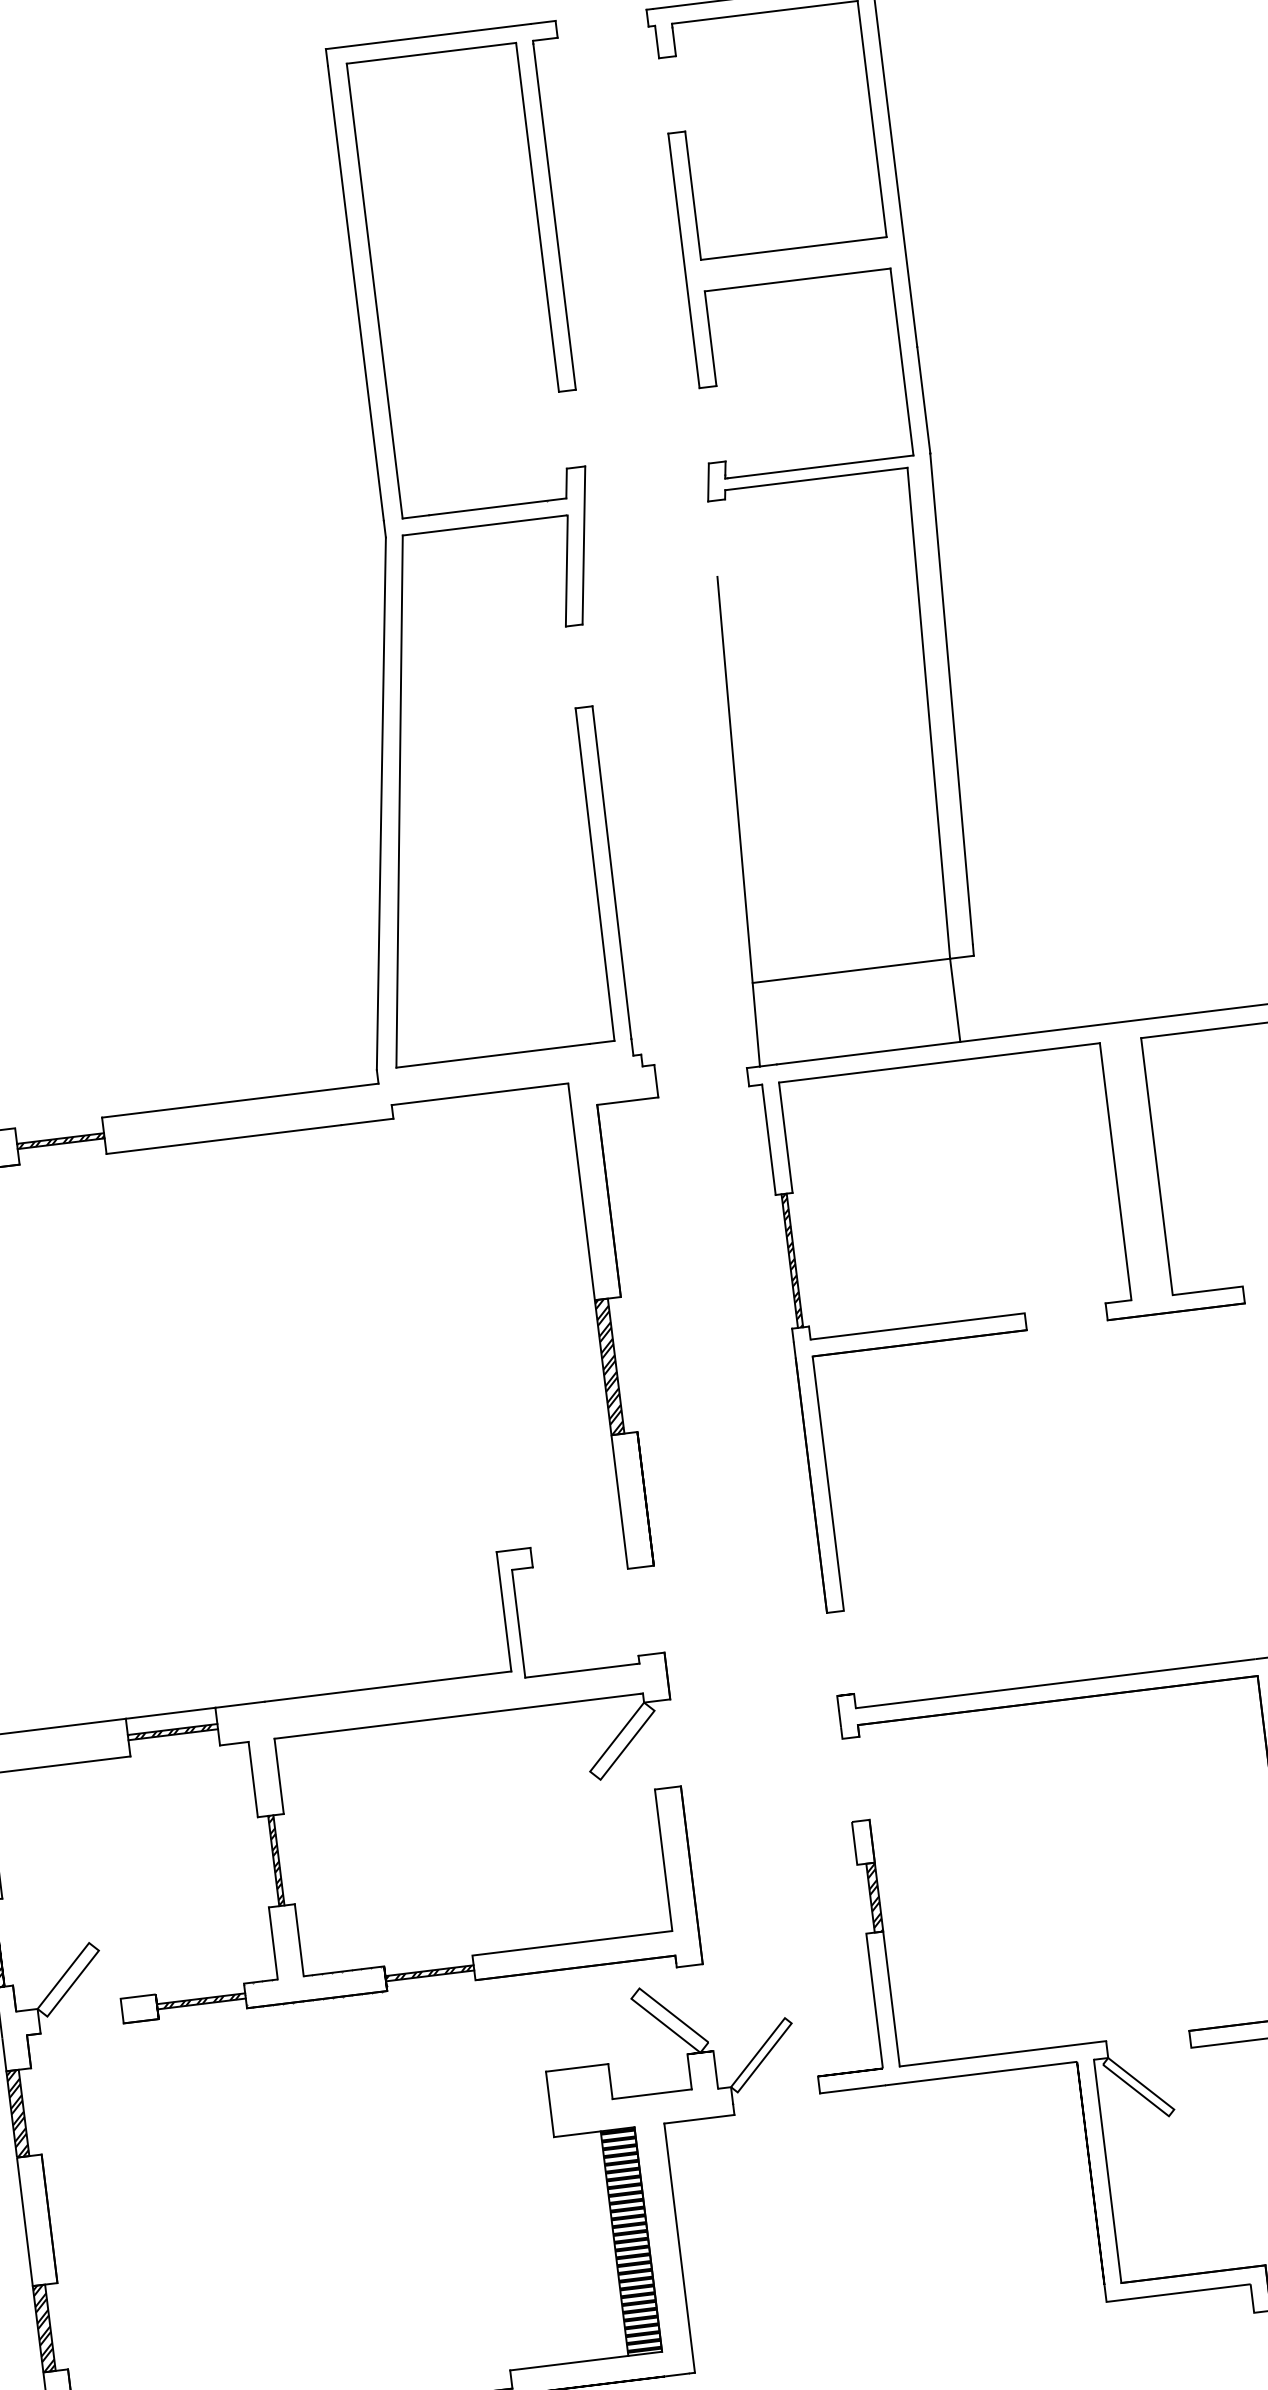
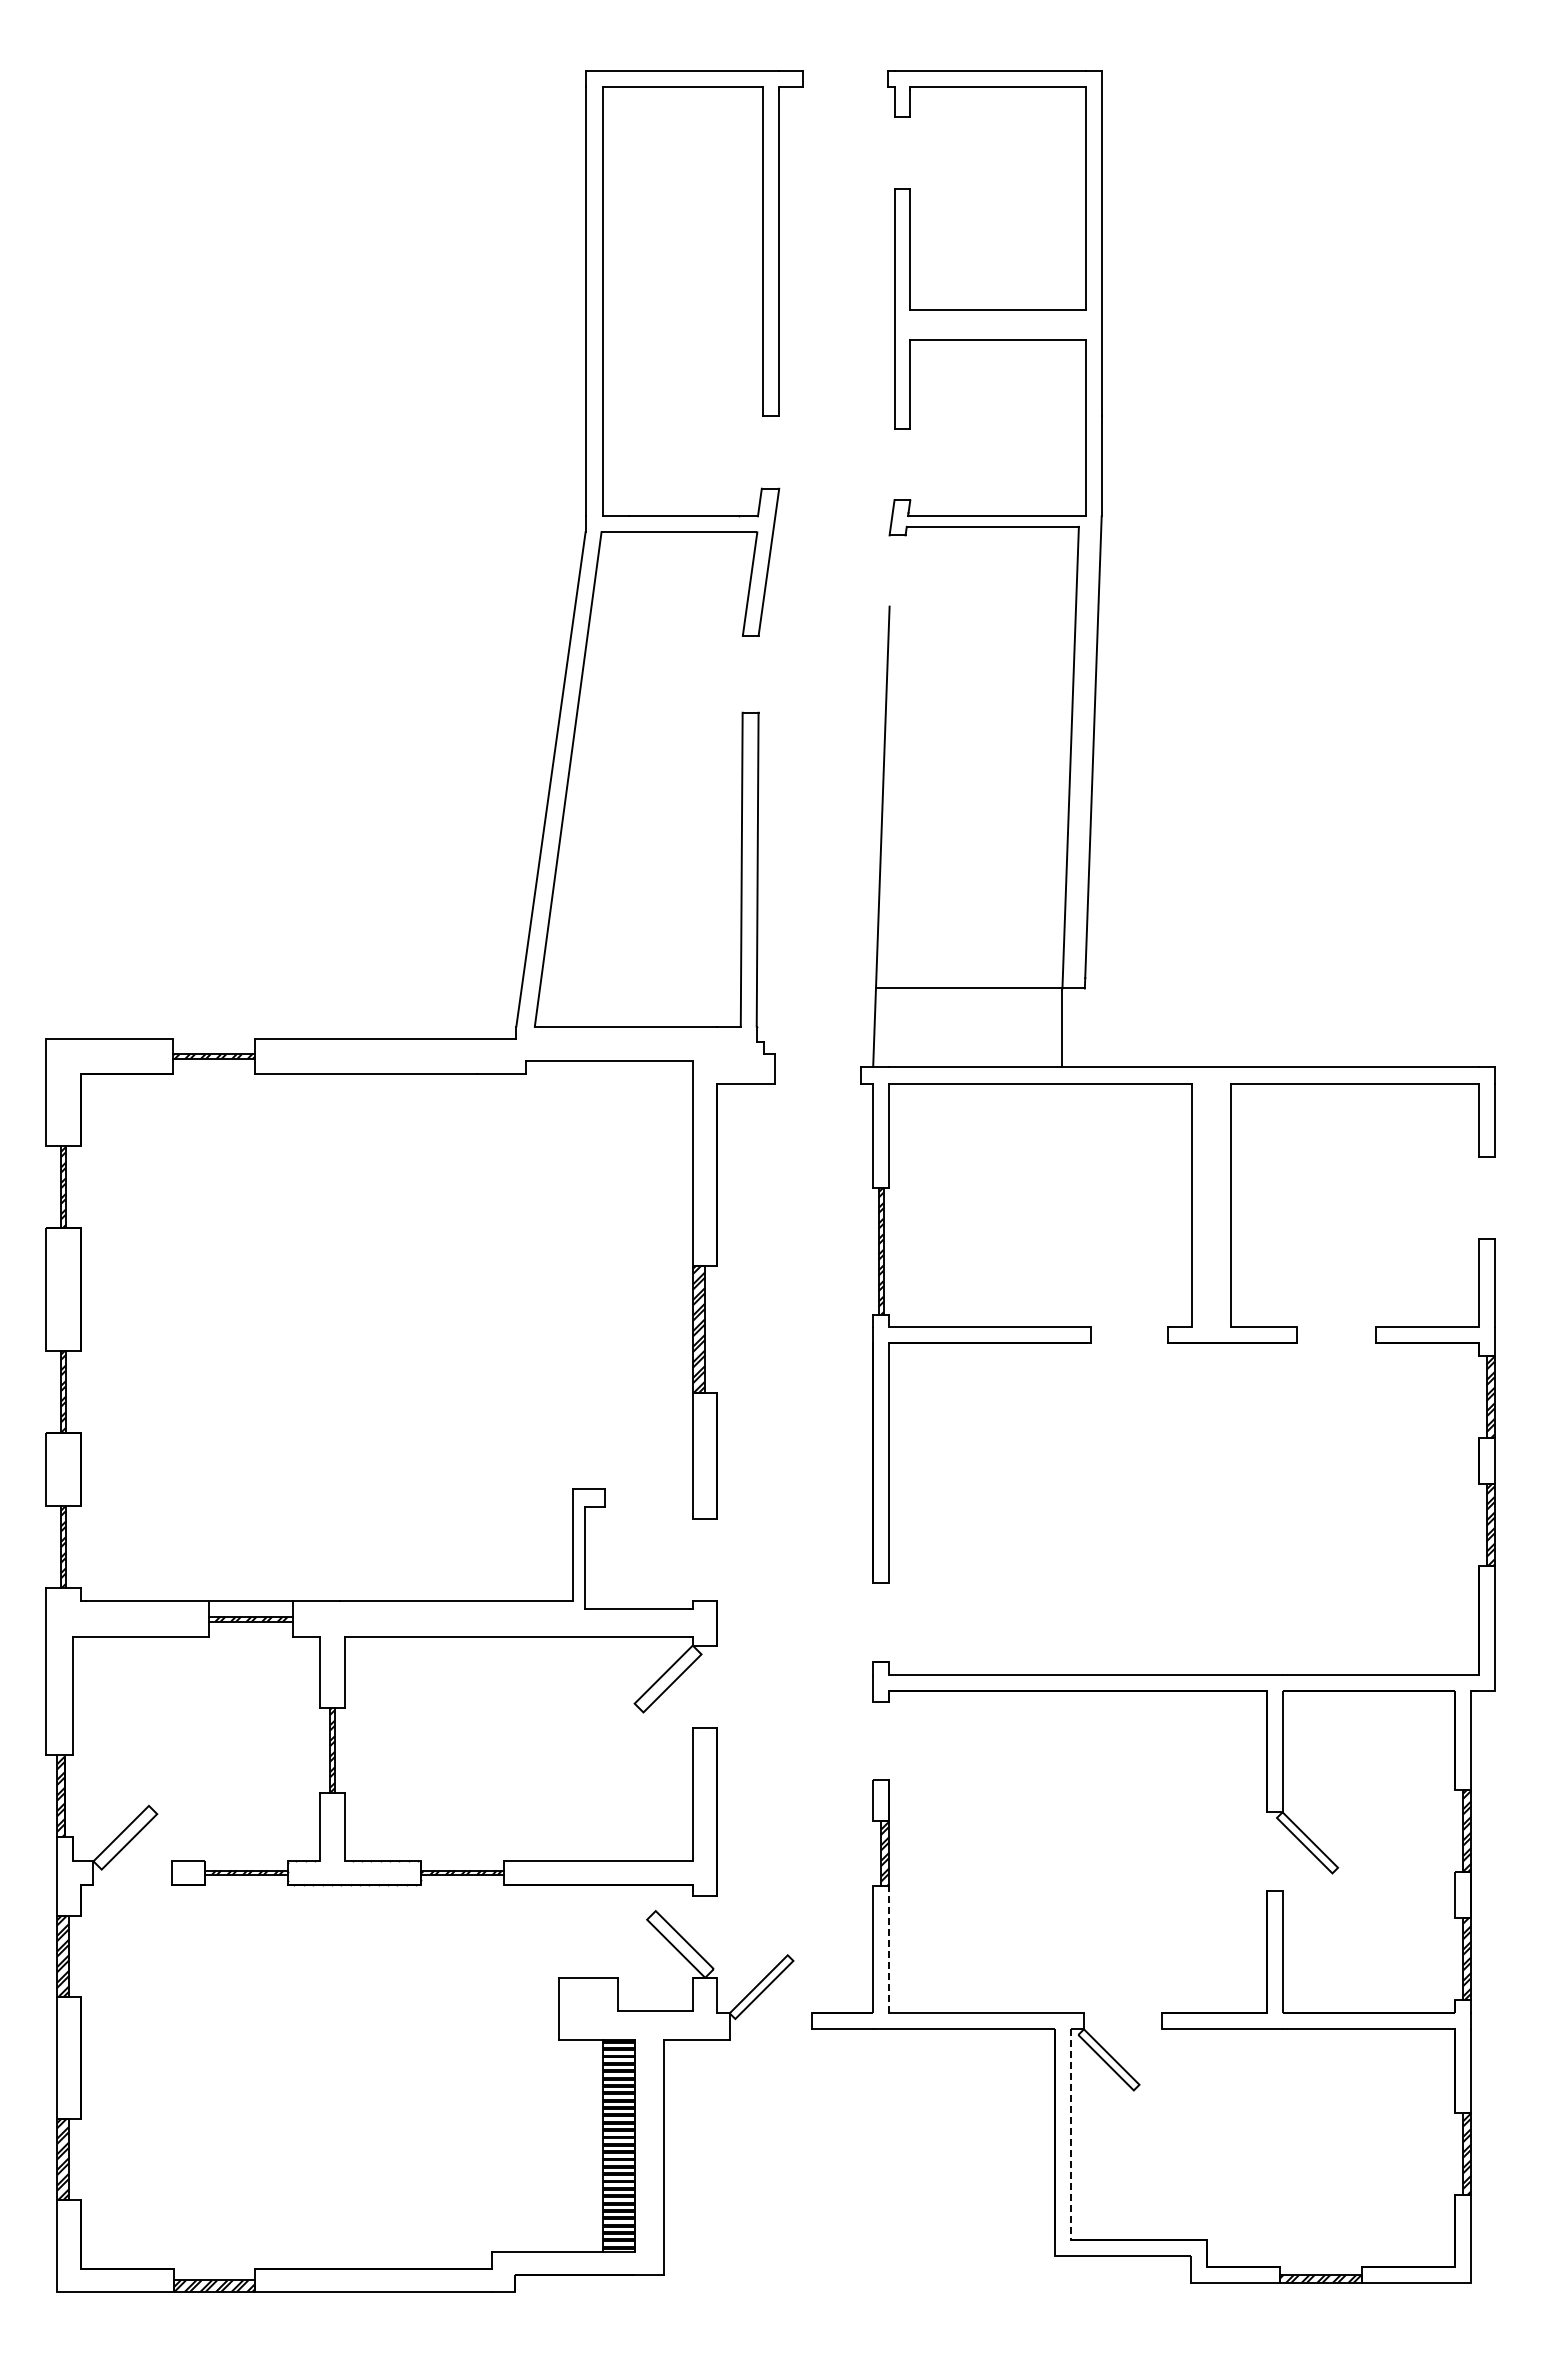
line: (891, 1998) -> (889, 1949), solid -> dashed
line: (1107, 2172) -> (1070, 2135), solid -> dashed

